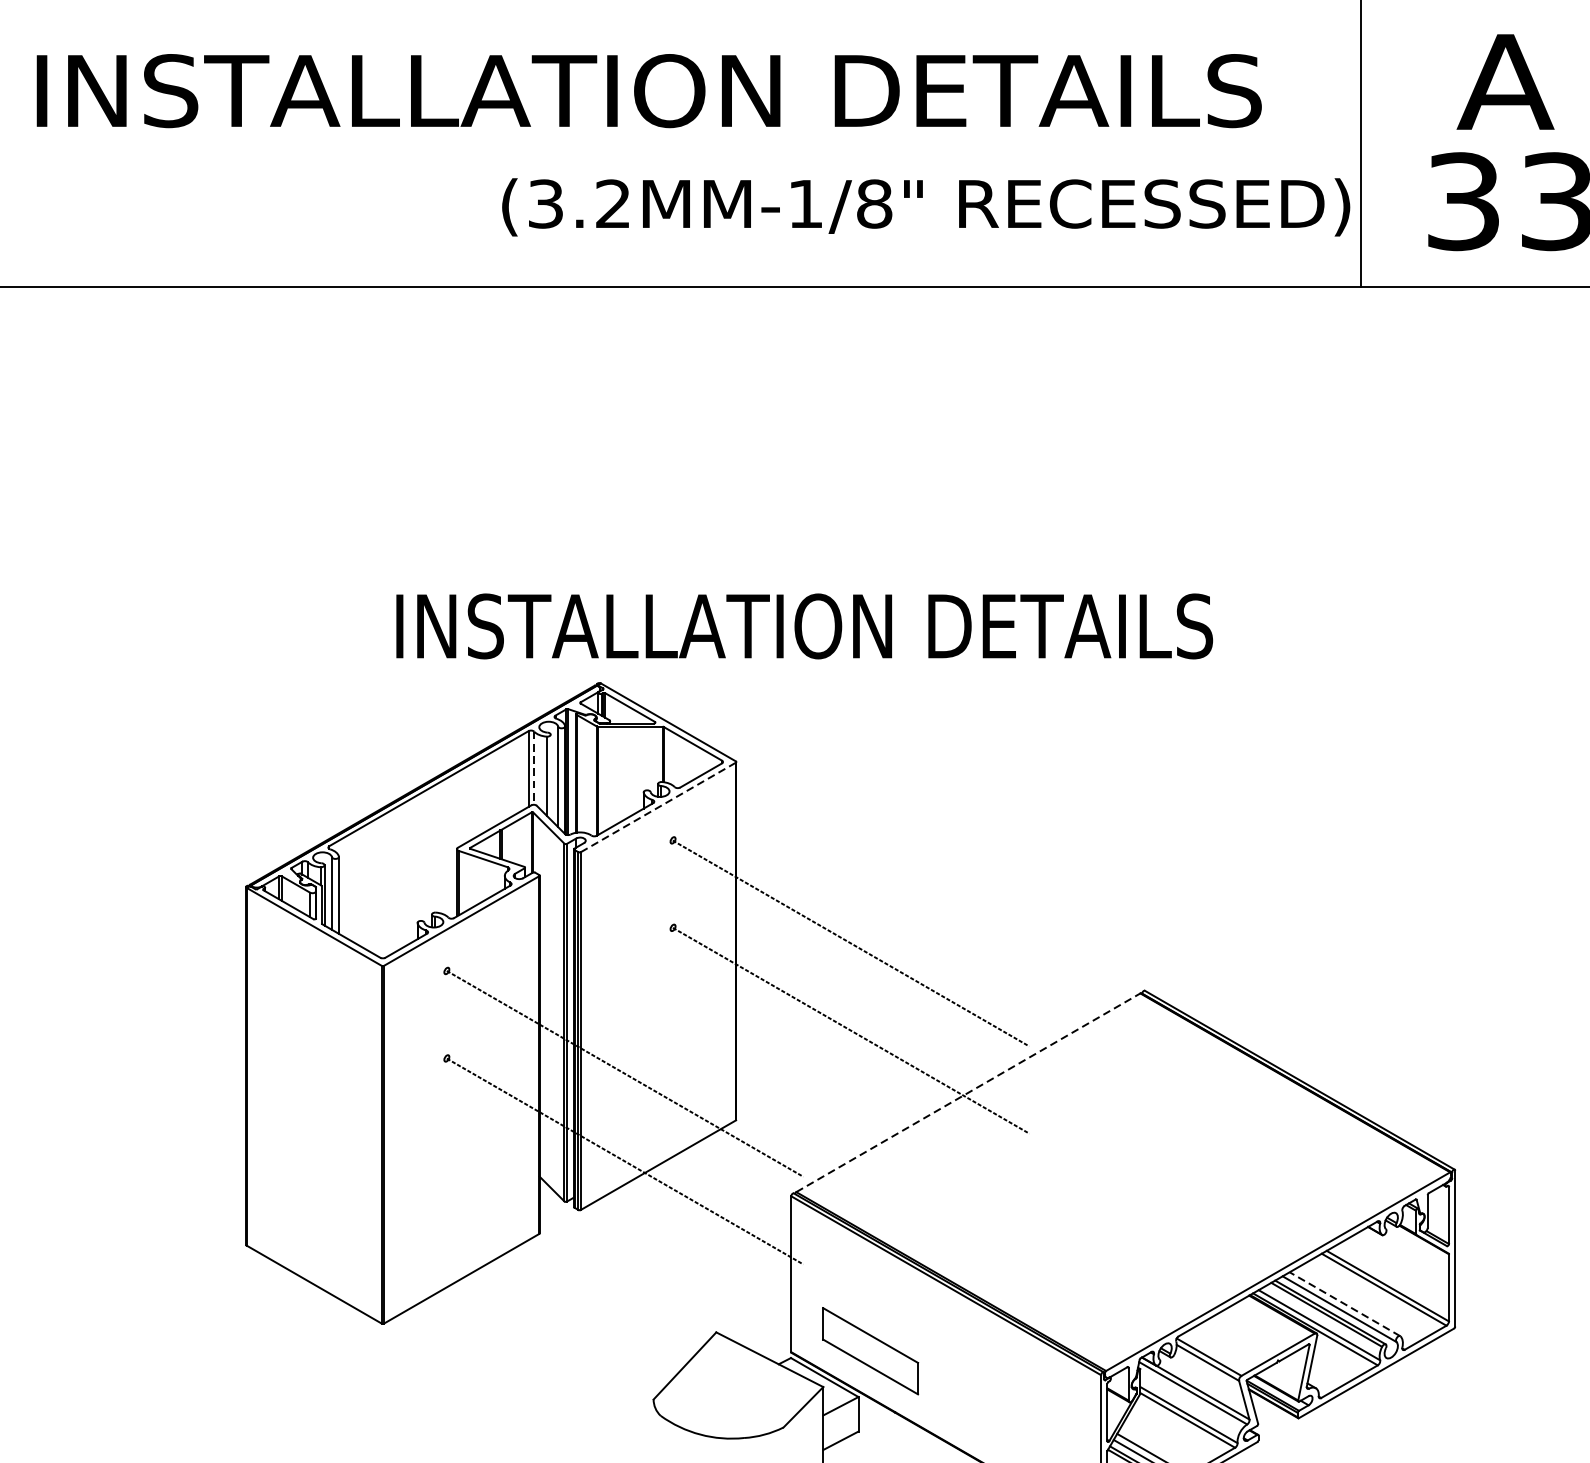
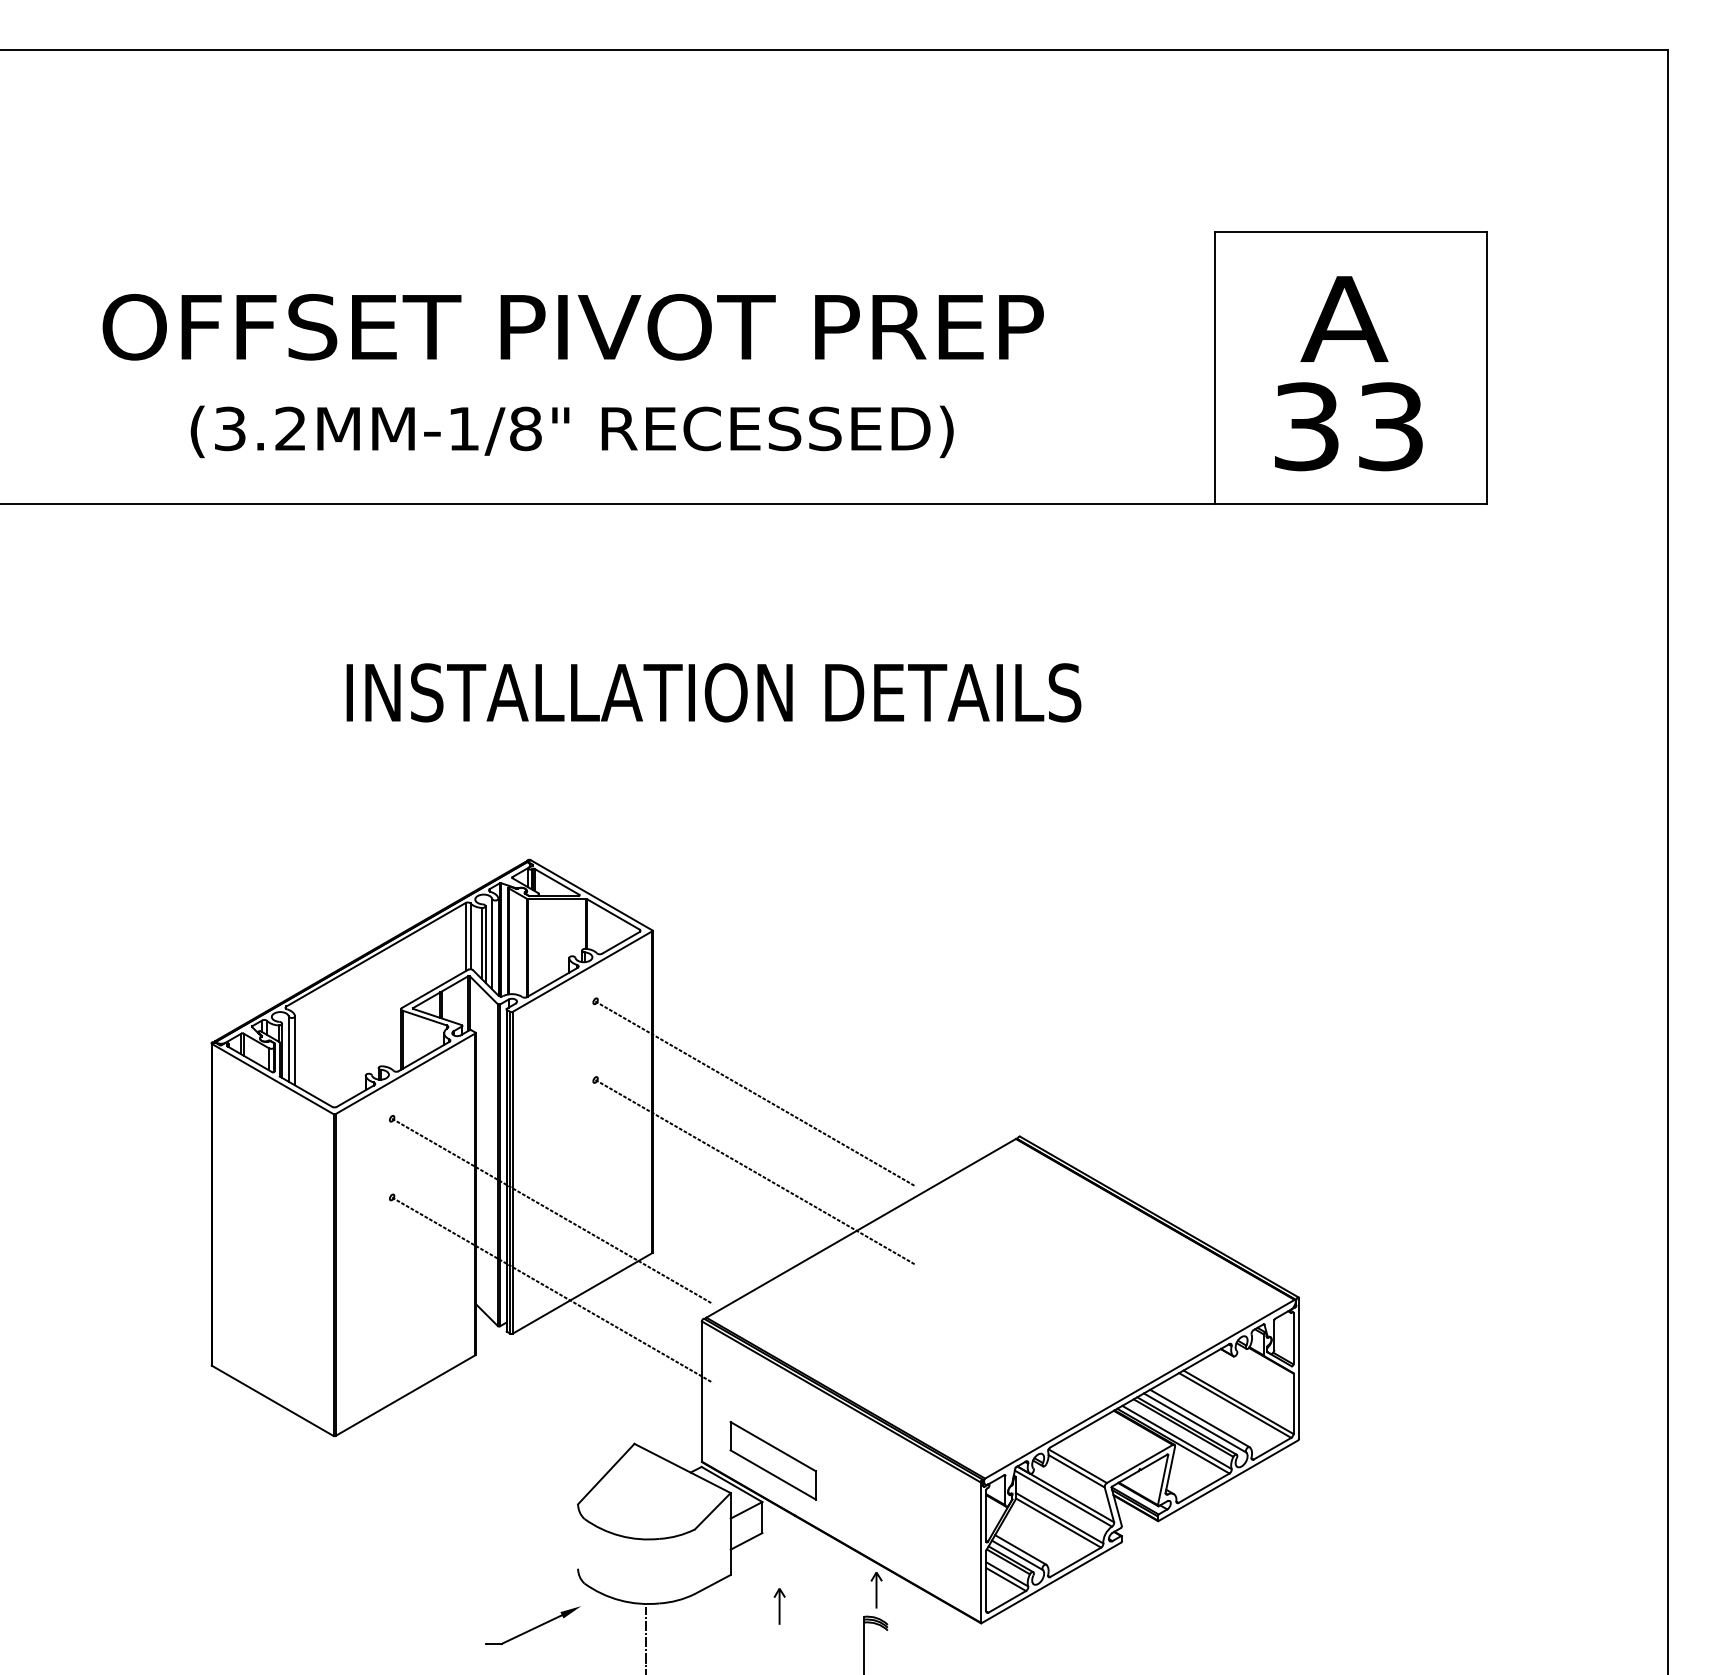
text: (649, 90) -> (574, 326), INSTALLATION DETAILS -> OFFSET PIVOT PREP
text: (925, 206) -> (571, 431), moved
text: (804, 626) -> (713, 692), moved
line: (534, 768) -> (470, 936), dashed -> solid
line: (550, 777) -> (485, 944), added
line: (658, 807) -> (582, 971), dashed -> solid
line: (968, 1092) -> (861, 1228), dashed -> solid
line: (1344, 1304) -> (1199, 1418), dashed -> solid

